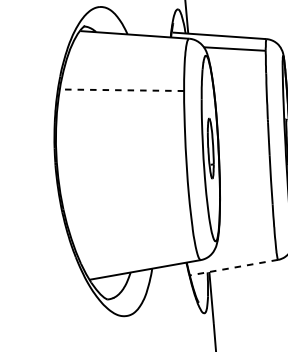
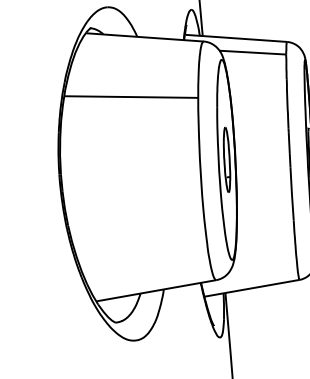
line: (121, 90) -> (130, 97), dashed -> solid
line: (233, 267) -> (251, 288), dashed -> solid

